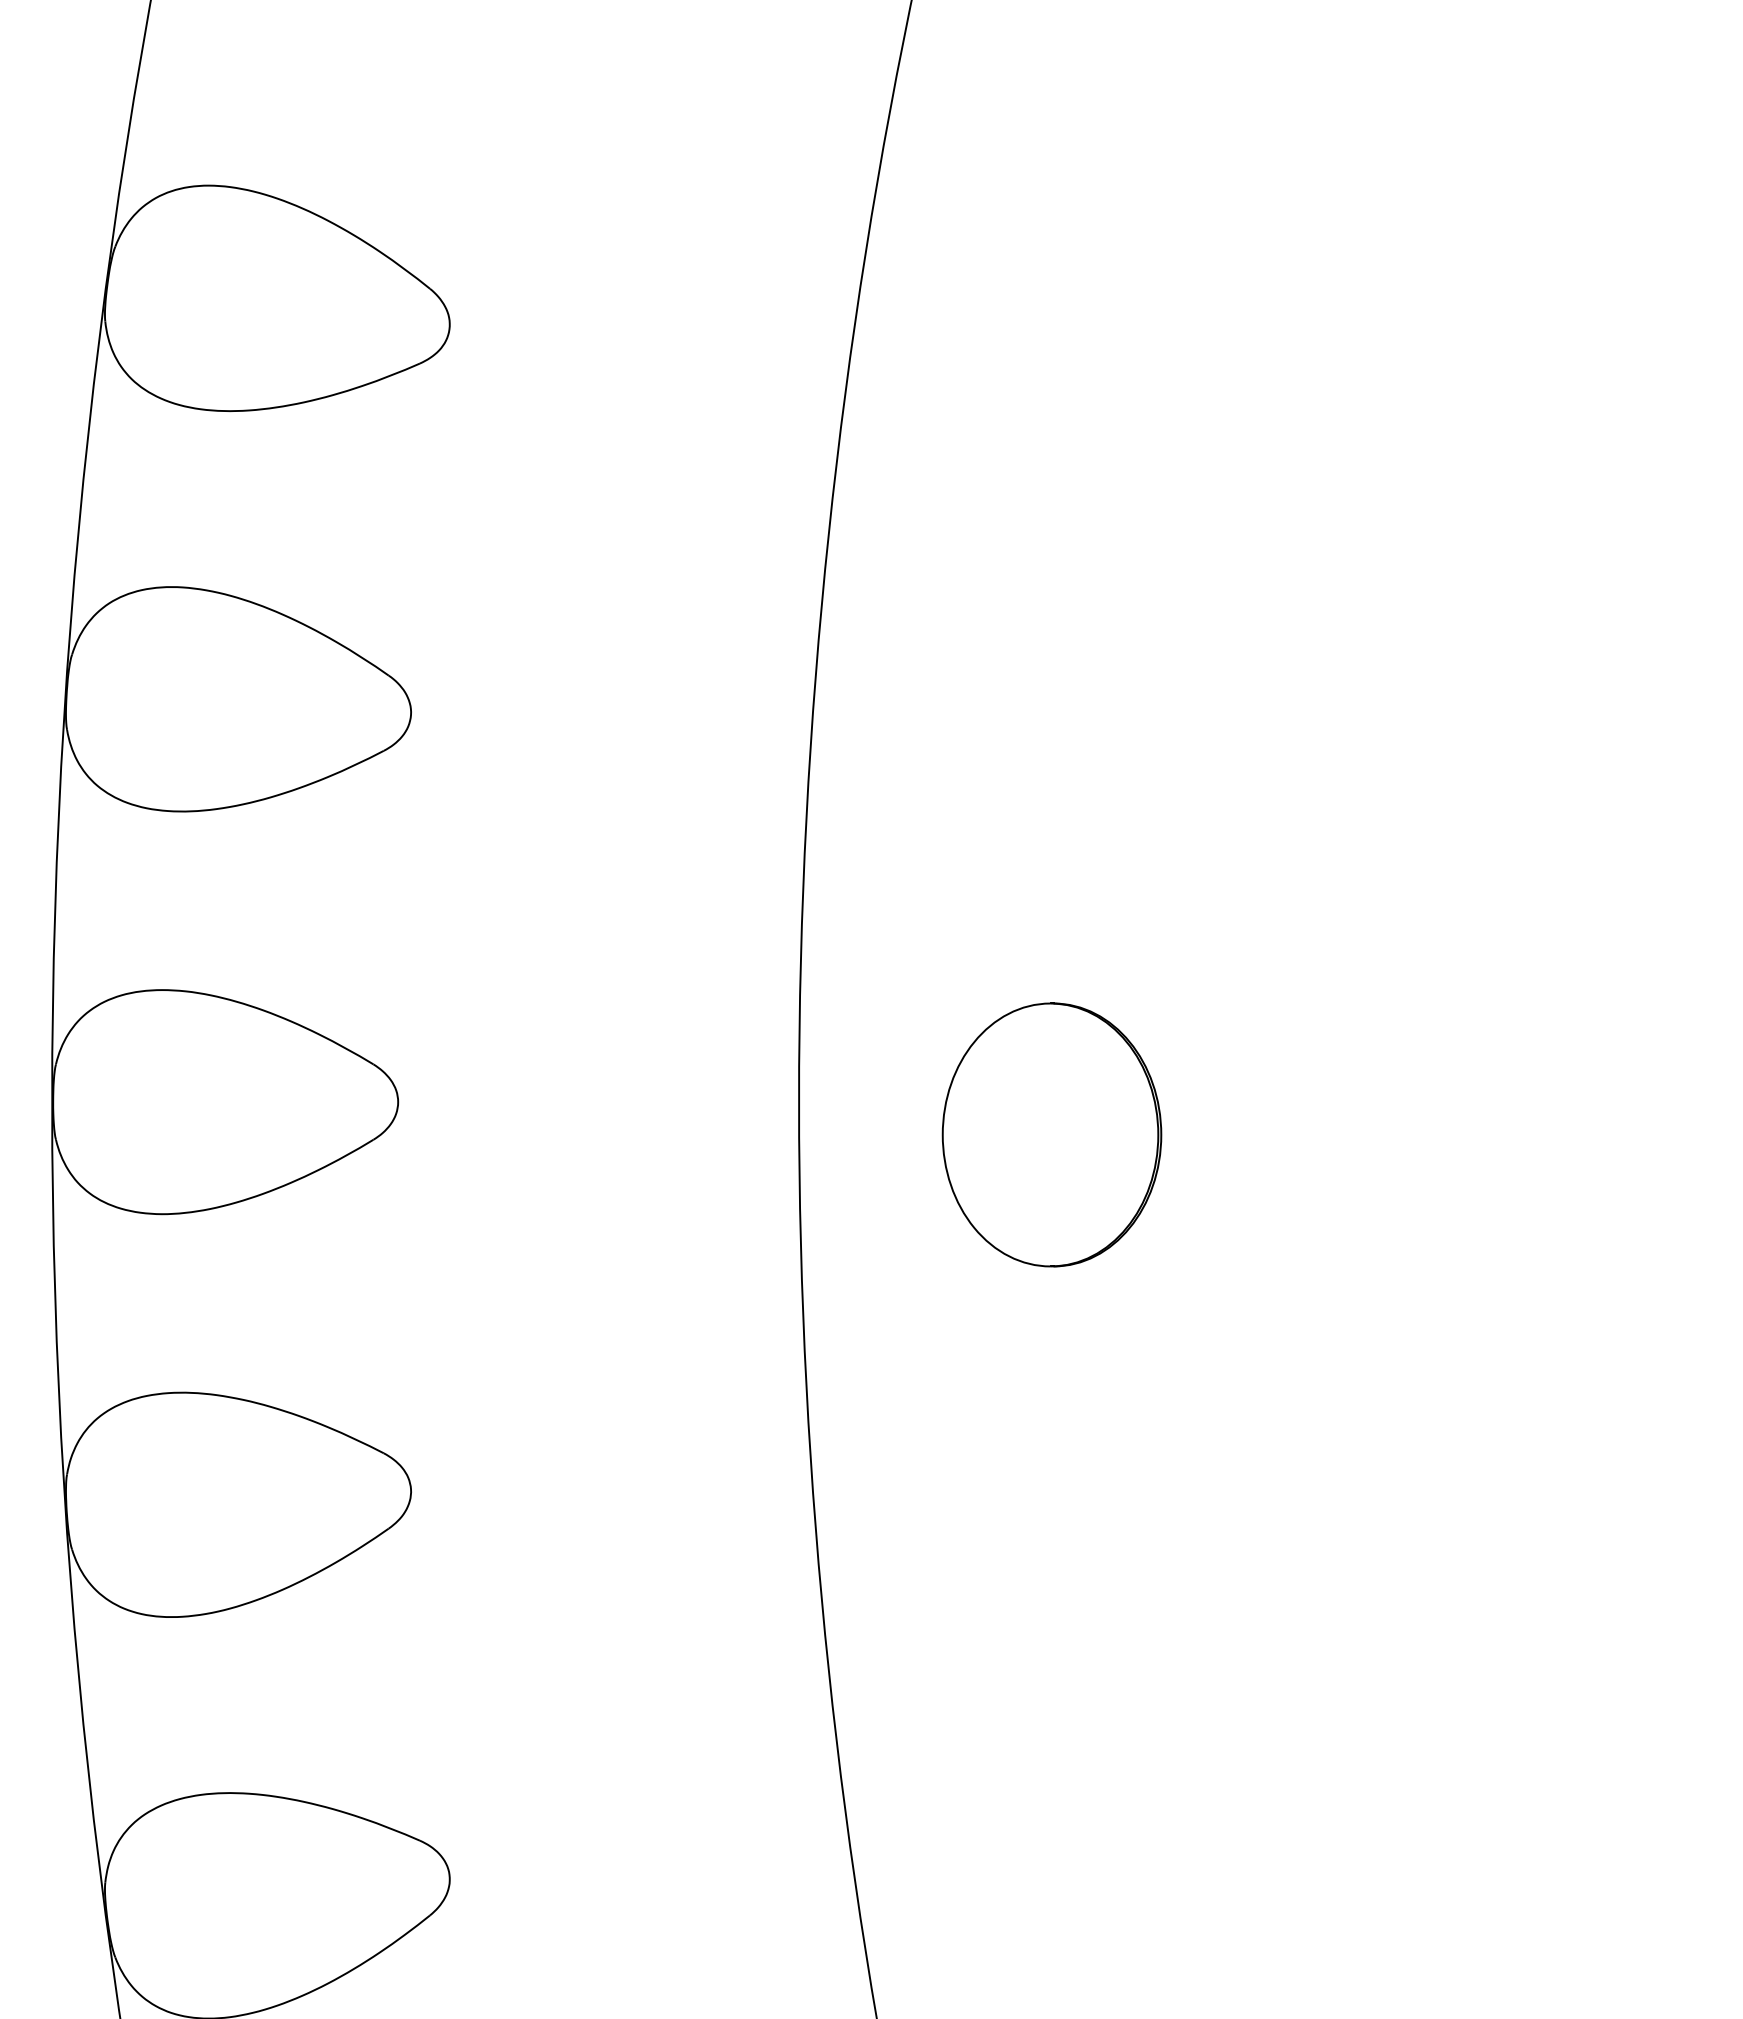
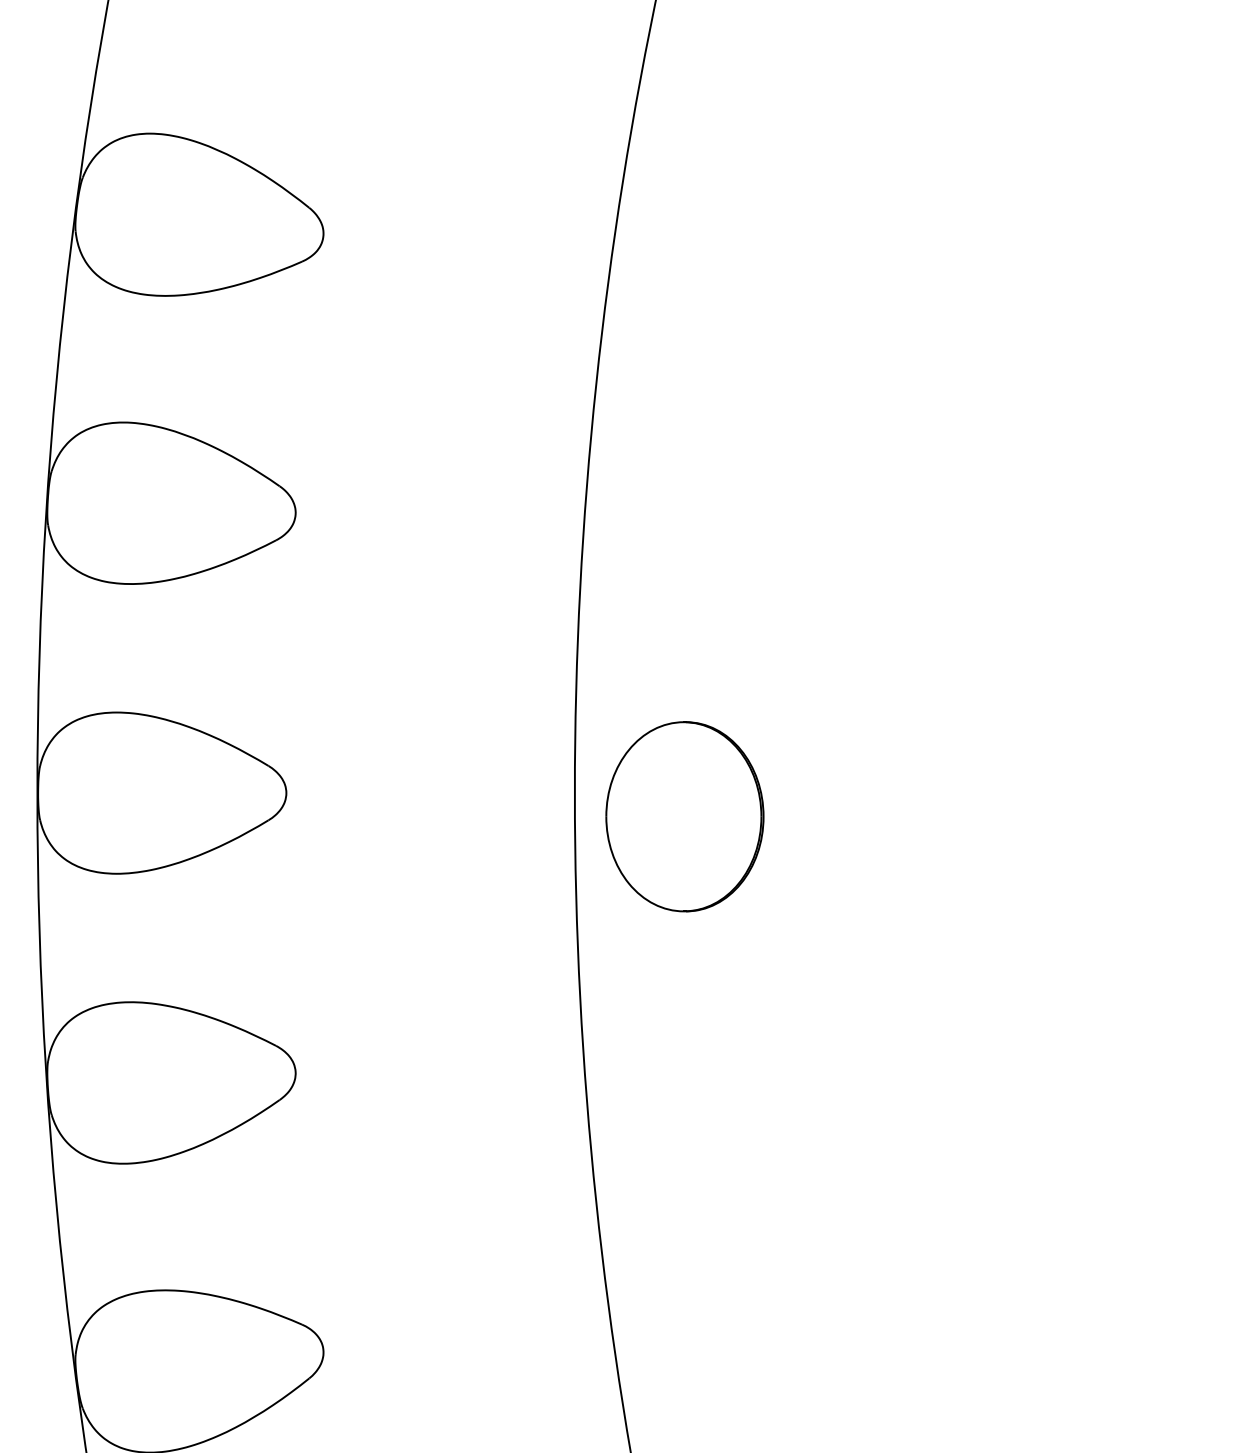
part: (1051, 1134) -> (684, 816), moved

